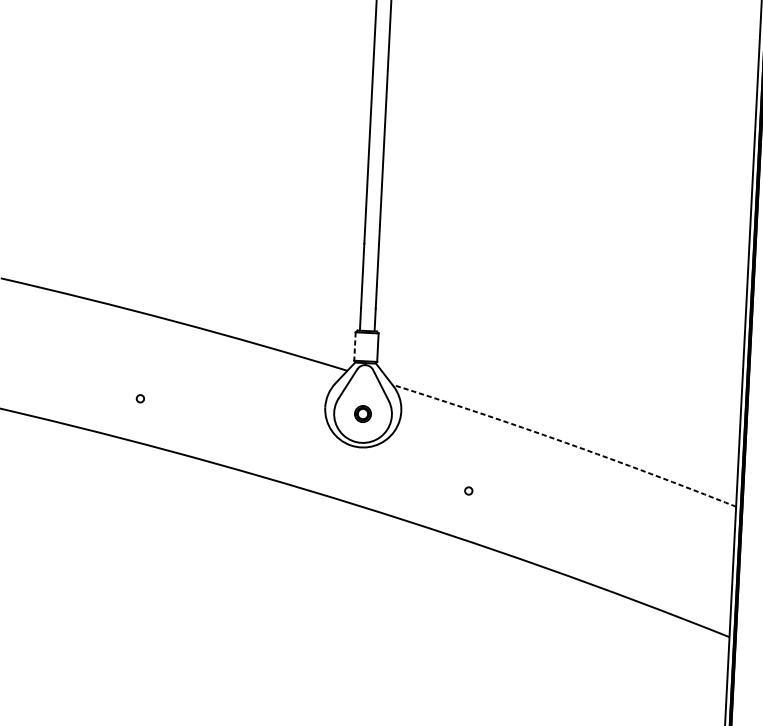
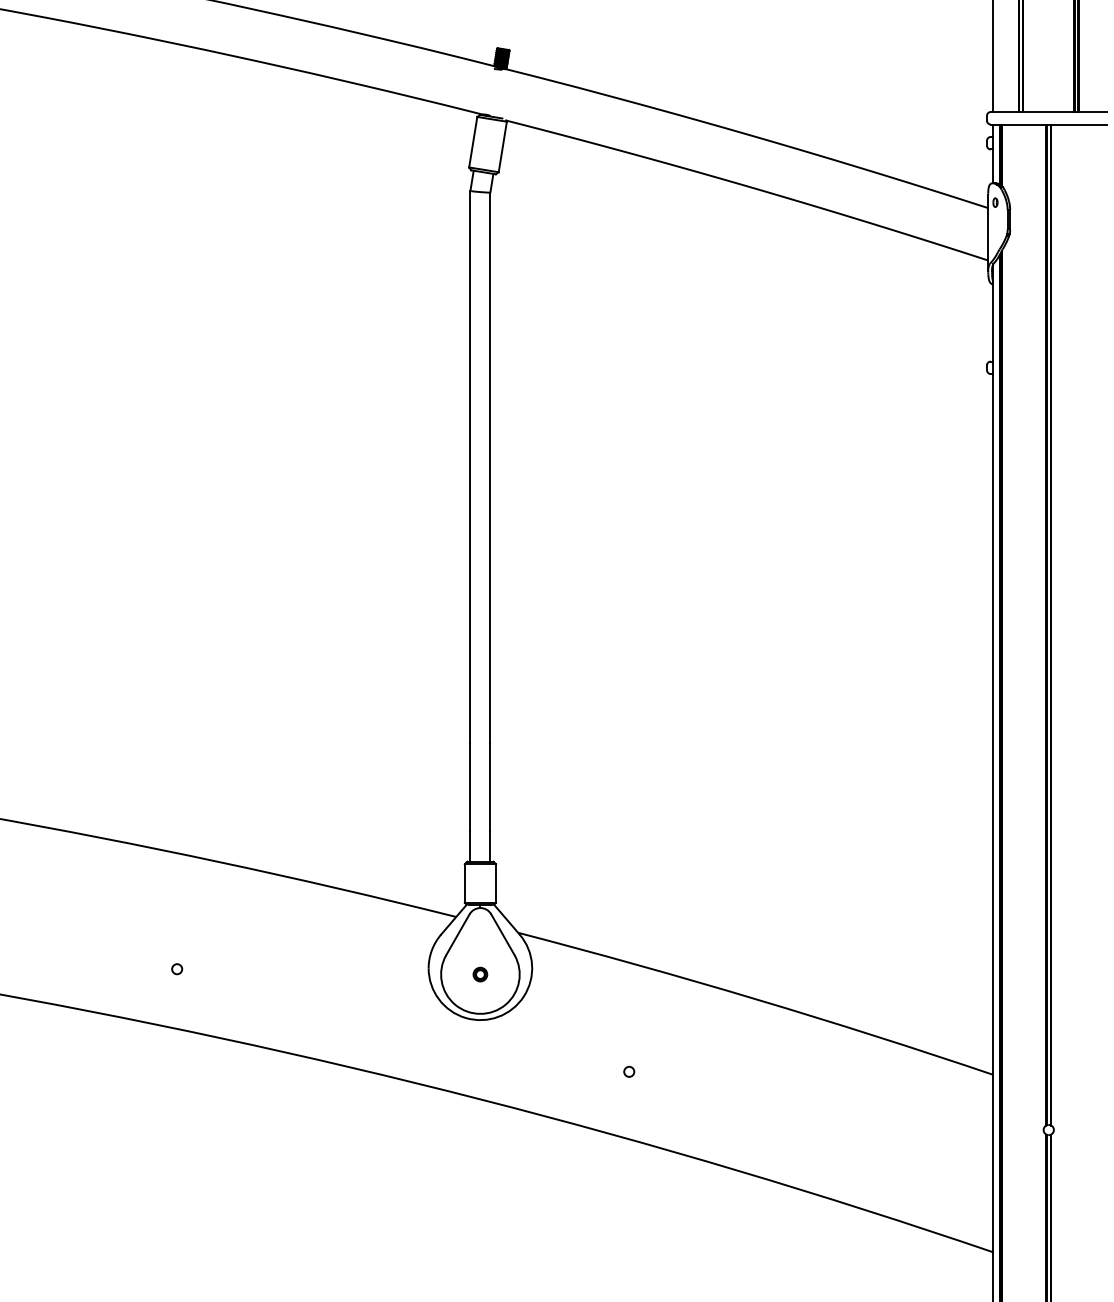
line: (354, 347) -> (464, 884), dashed -> solid
part: (363, 413) -> (480, 974), size x0.62
arc: (564, 442) -> (756, 999), dashed -> solid

